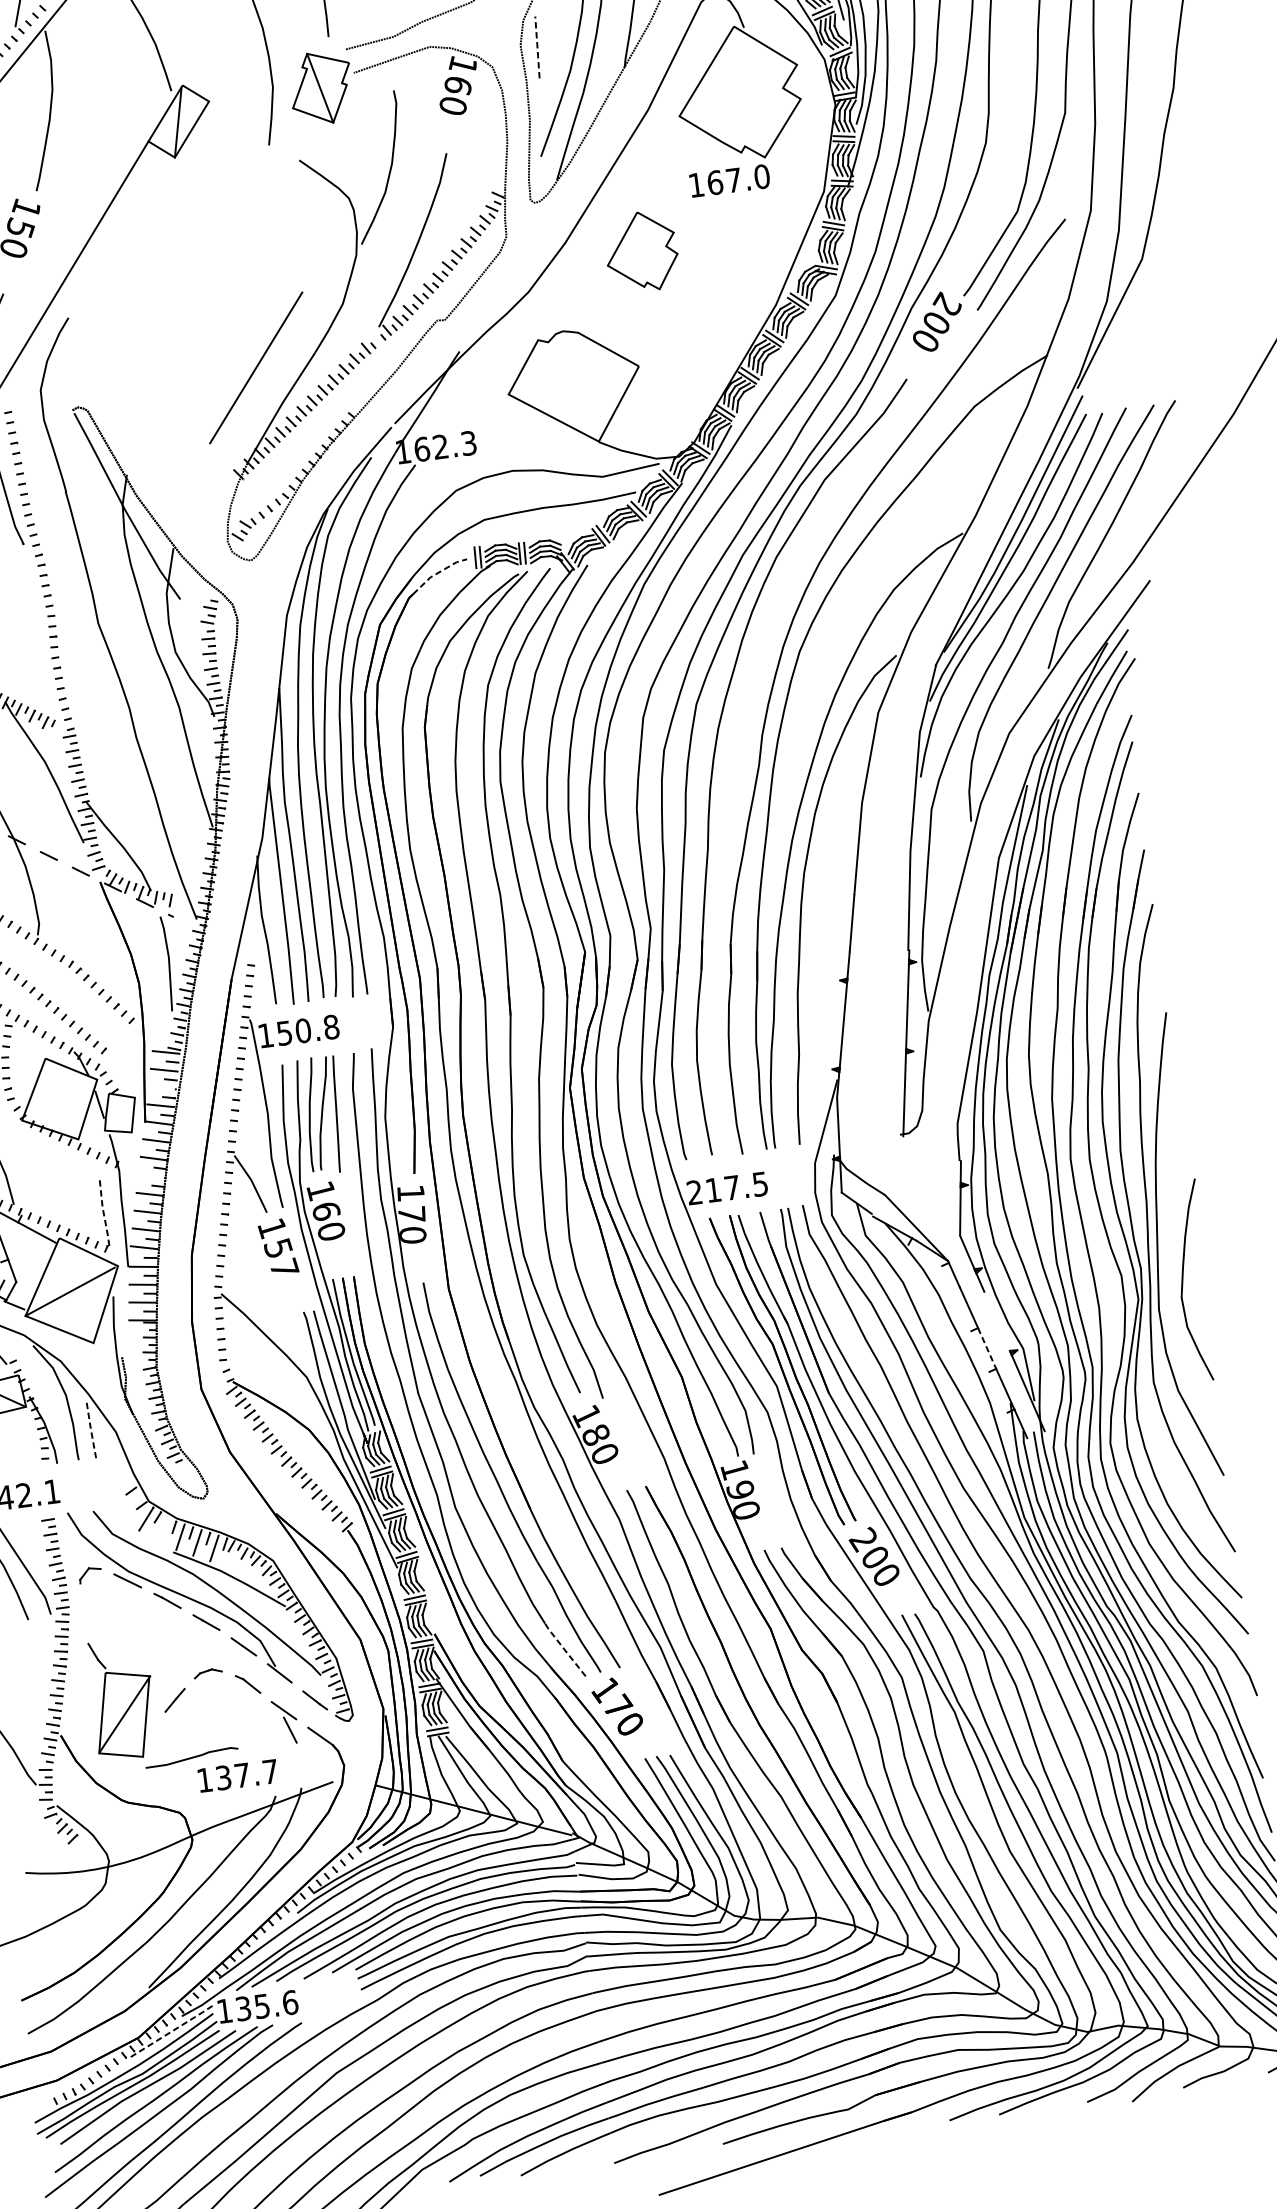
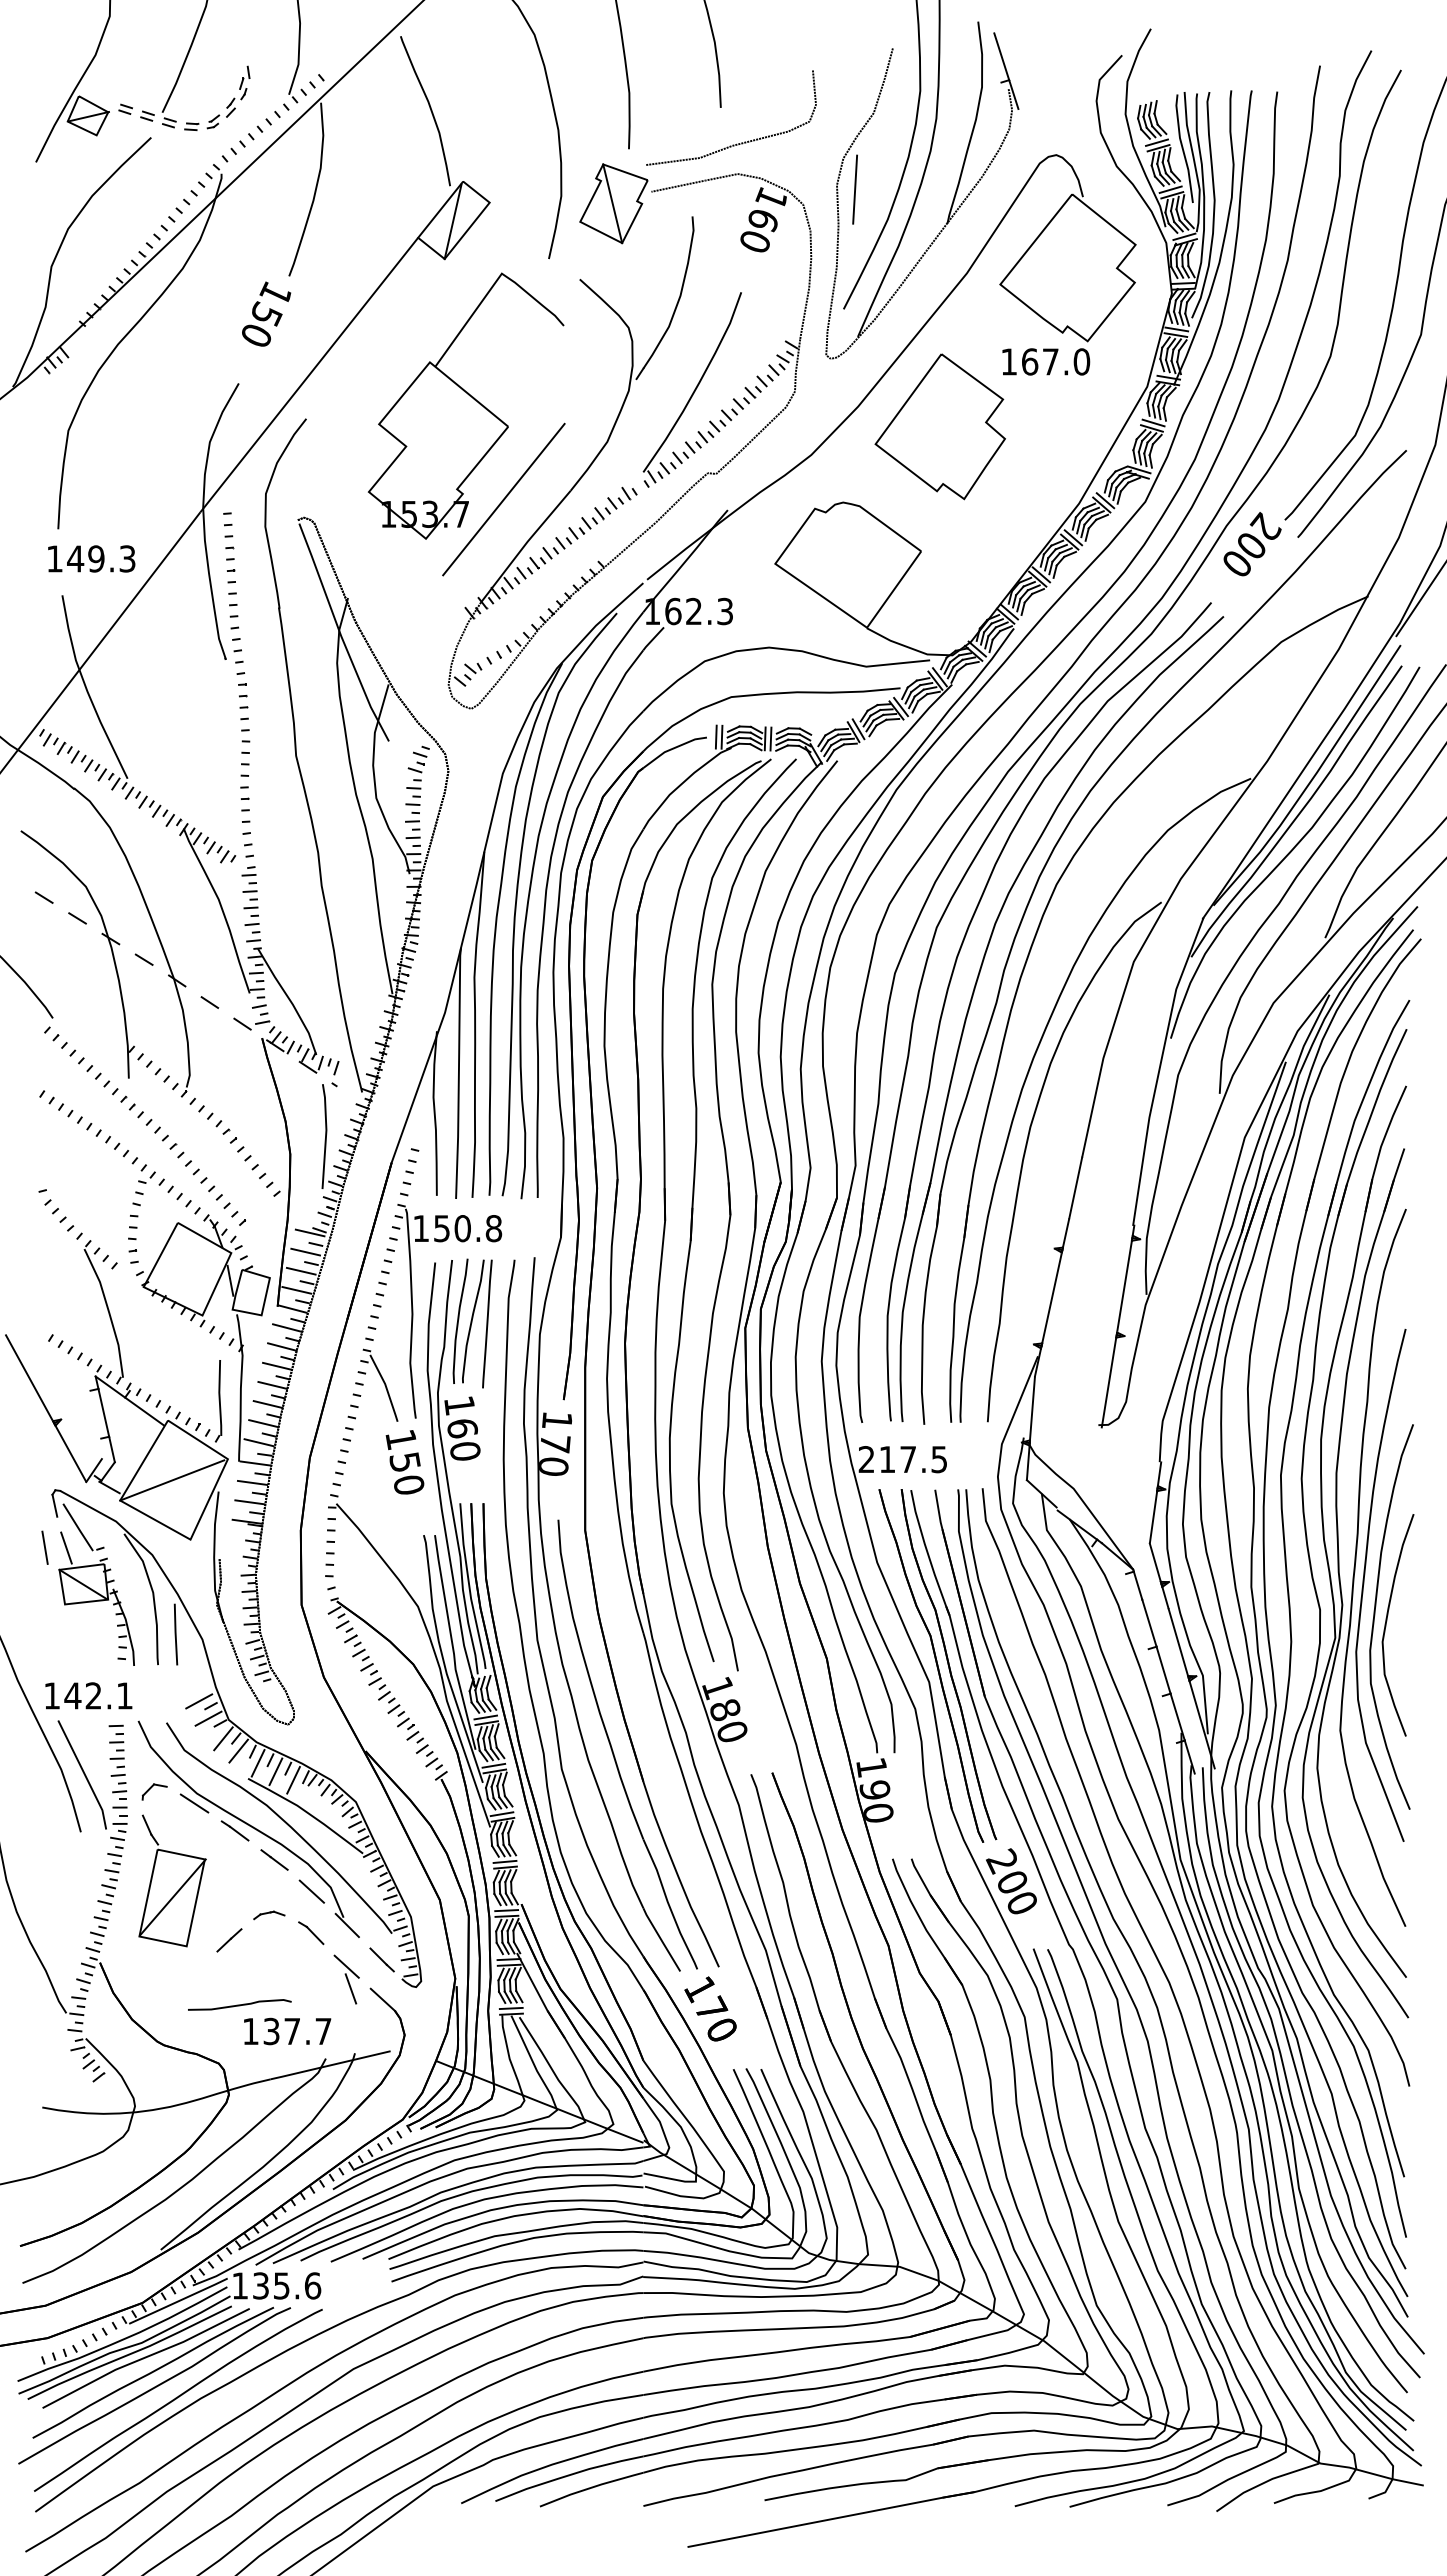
line: (537, 47) -> (855, 189), dashed -> solid
part: (641, 251) -> (939, 426), size x1.67
part: (210, 287) -> (465, 405), added
line: (438, 573) -> (673, 748), dashed -> solid
part: (738, 759) -> (974, 993), added
line: (161, 1087) -> (300, 1270), added
line: (151, 1175) -> (277, 1365), added
line: (103, 1211) -> (219, 1397), dashed -> solid
text: (284, 1268) -> (409, 1484), 157 -> 150
curve: (1172, 1274) -> (1375, 1615), added
line: (996, 1321) -> (1177, 1642), added
line: (987, 1348) -> (1163, 1670), dashed -> solid
line: (90, 1430) -> (175, 1634), dashed -> solid
line: (120, 1488) -> (199, 1701), added
line: (130, 1502) -> (208, 1718), added
line: (161, 1527) -> (238, 1750), added
line: (565, 1649) -> (661, 1939), dashed -> solid
part: (122, 1698) -> (172, 1880), moved
line: (171, 2032) -> (179, 2301), dashed -> solid

